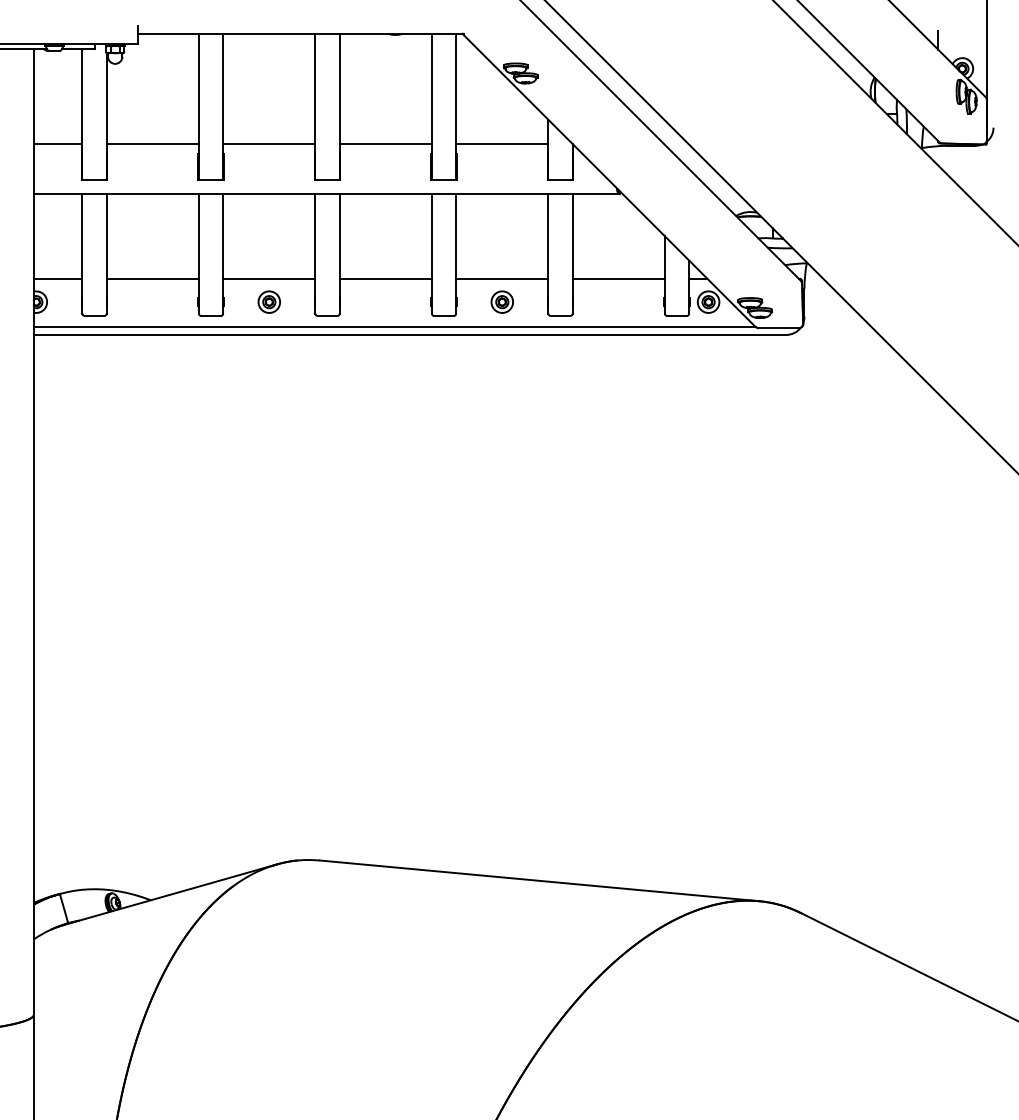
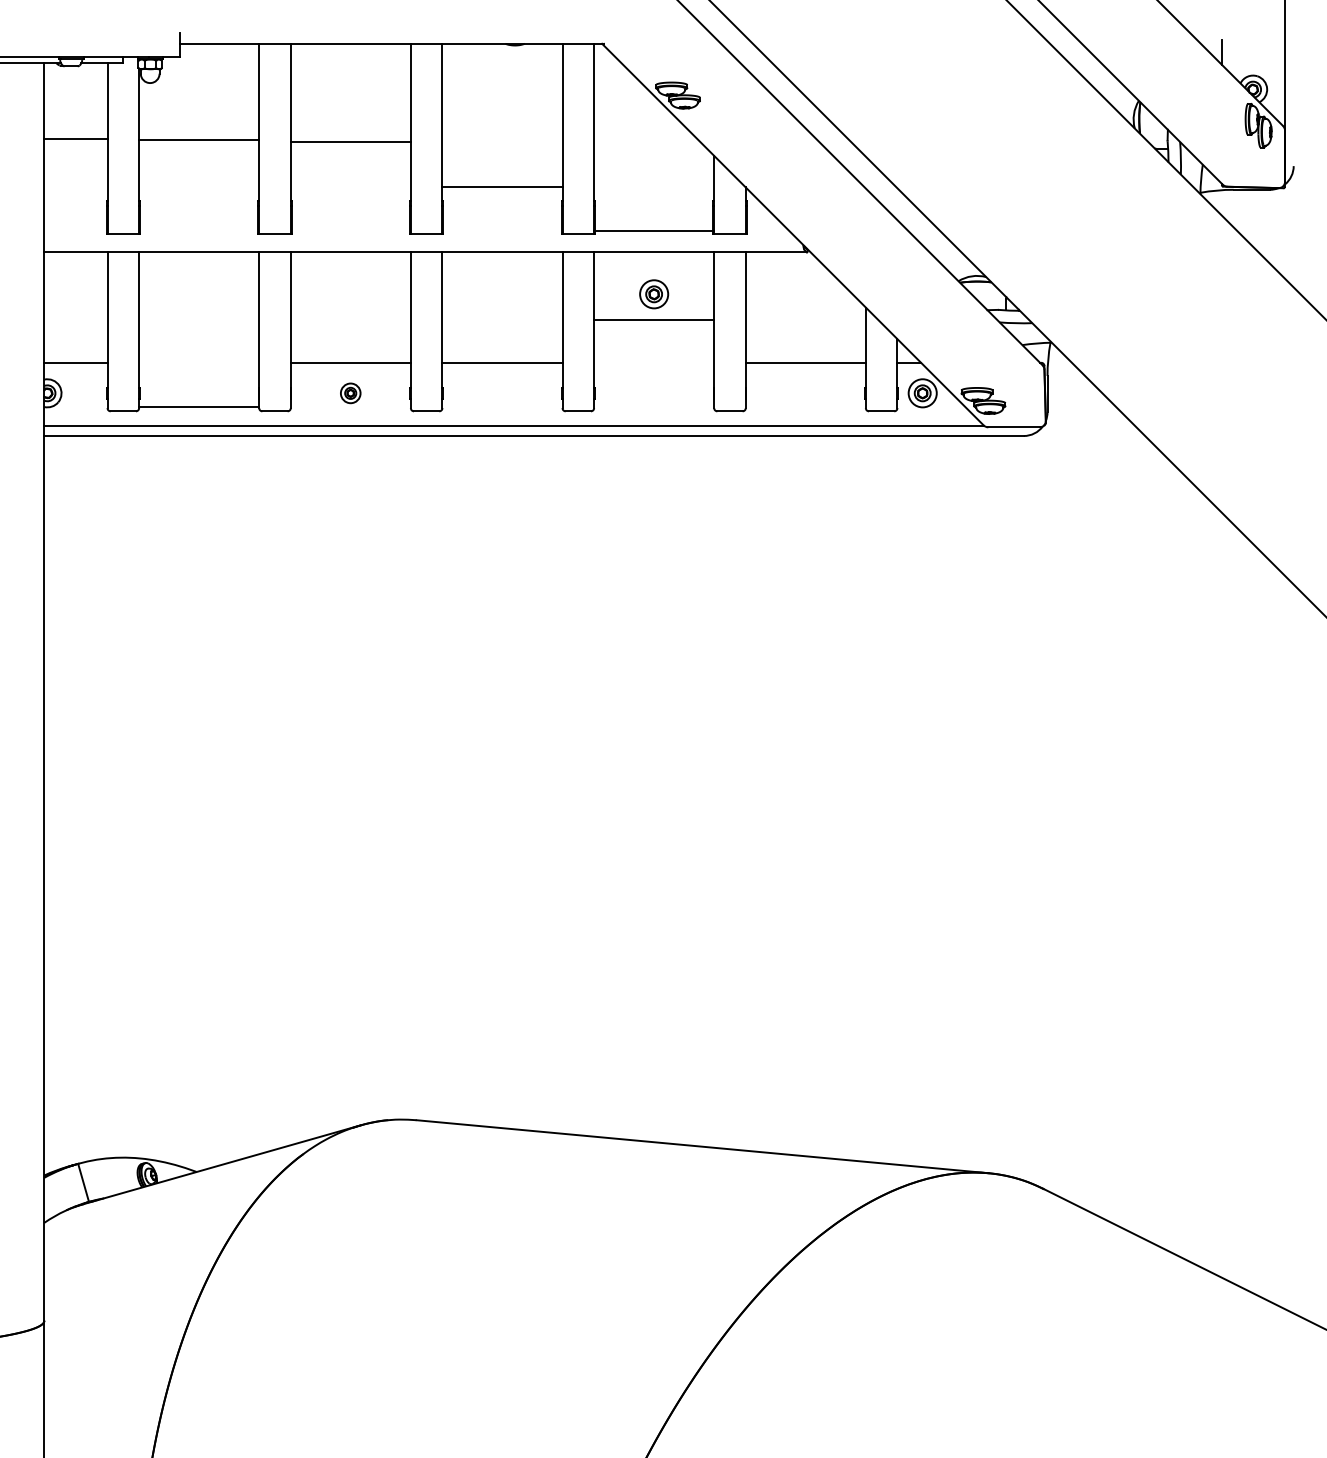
line: (57, 144) -> (75, 139), moved
line: (153, 144) -> (199, 140), moved
line: (269, 144) -> (350, 142), moved
line: (502, 144) -> (654, 231), moved
line: (153, 278) -> (199, 406), moved
line: (502, 278) -> (654, 319), moved
part: (269, 302) -> (350, 393), size x0.7
part: (502, 302) -> (654, 294), moved

